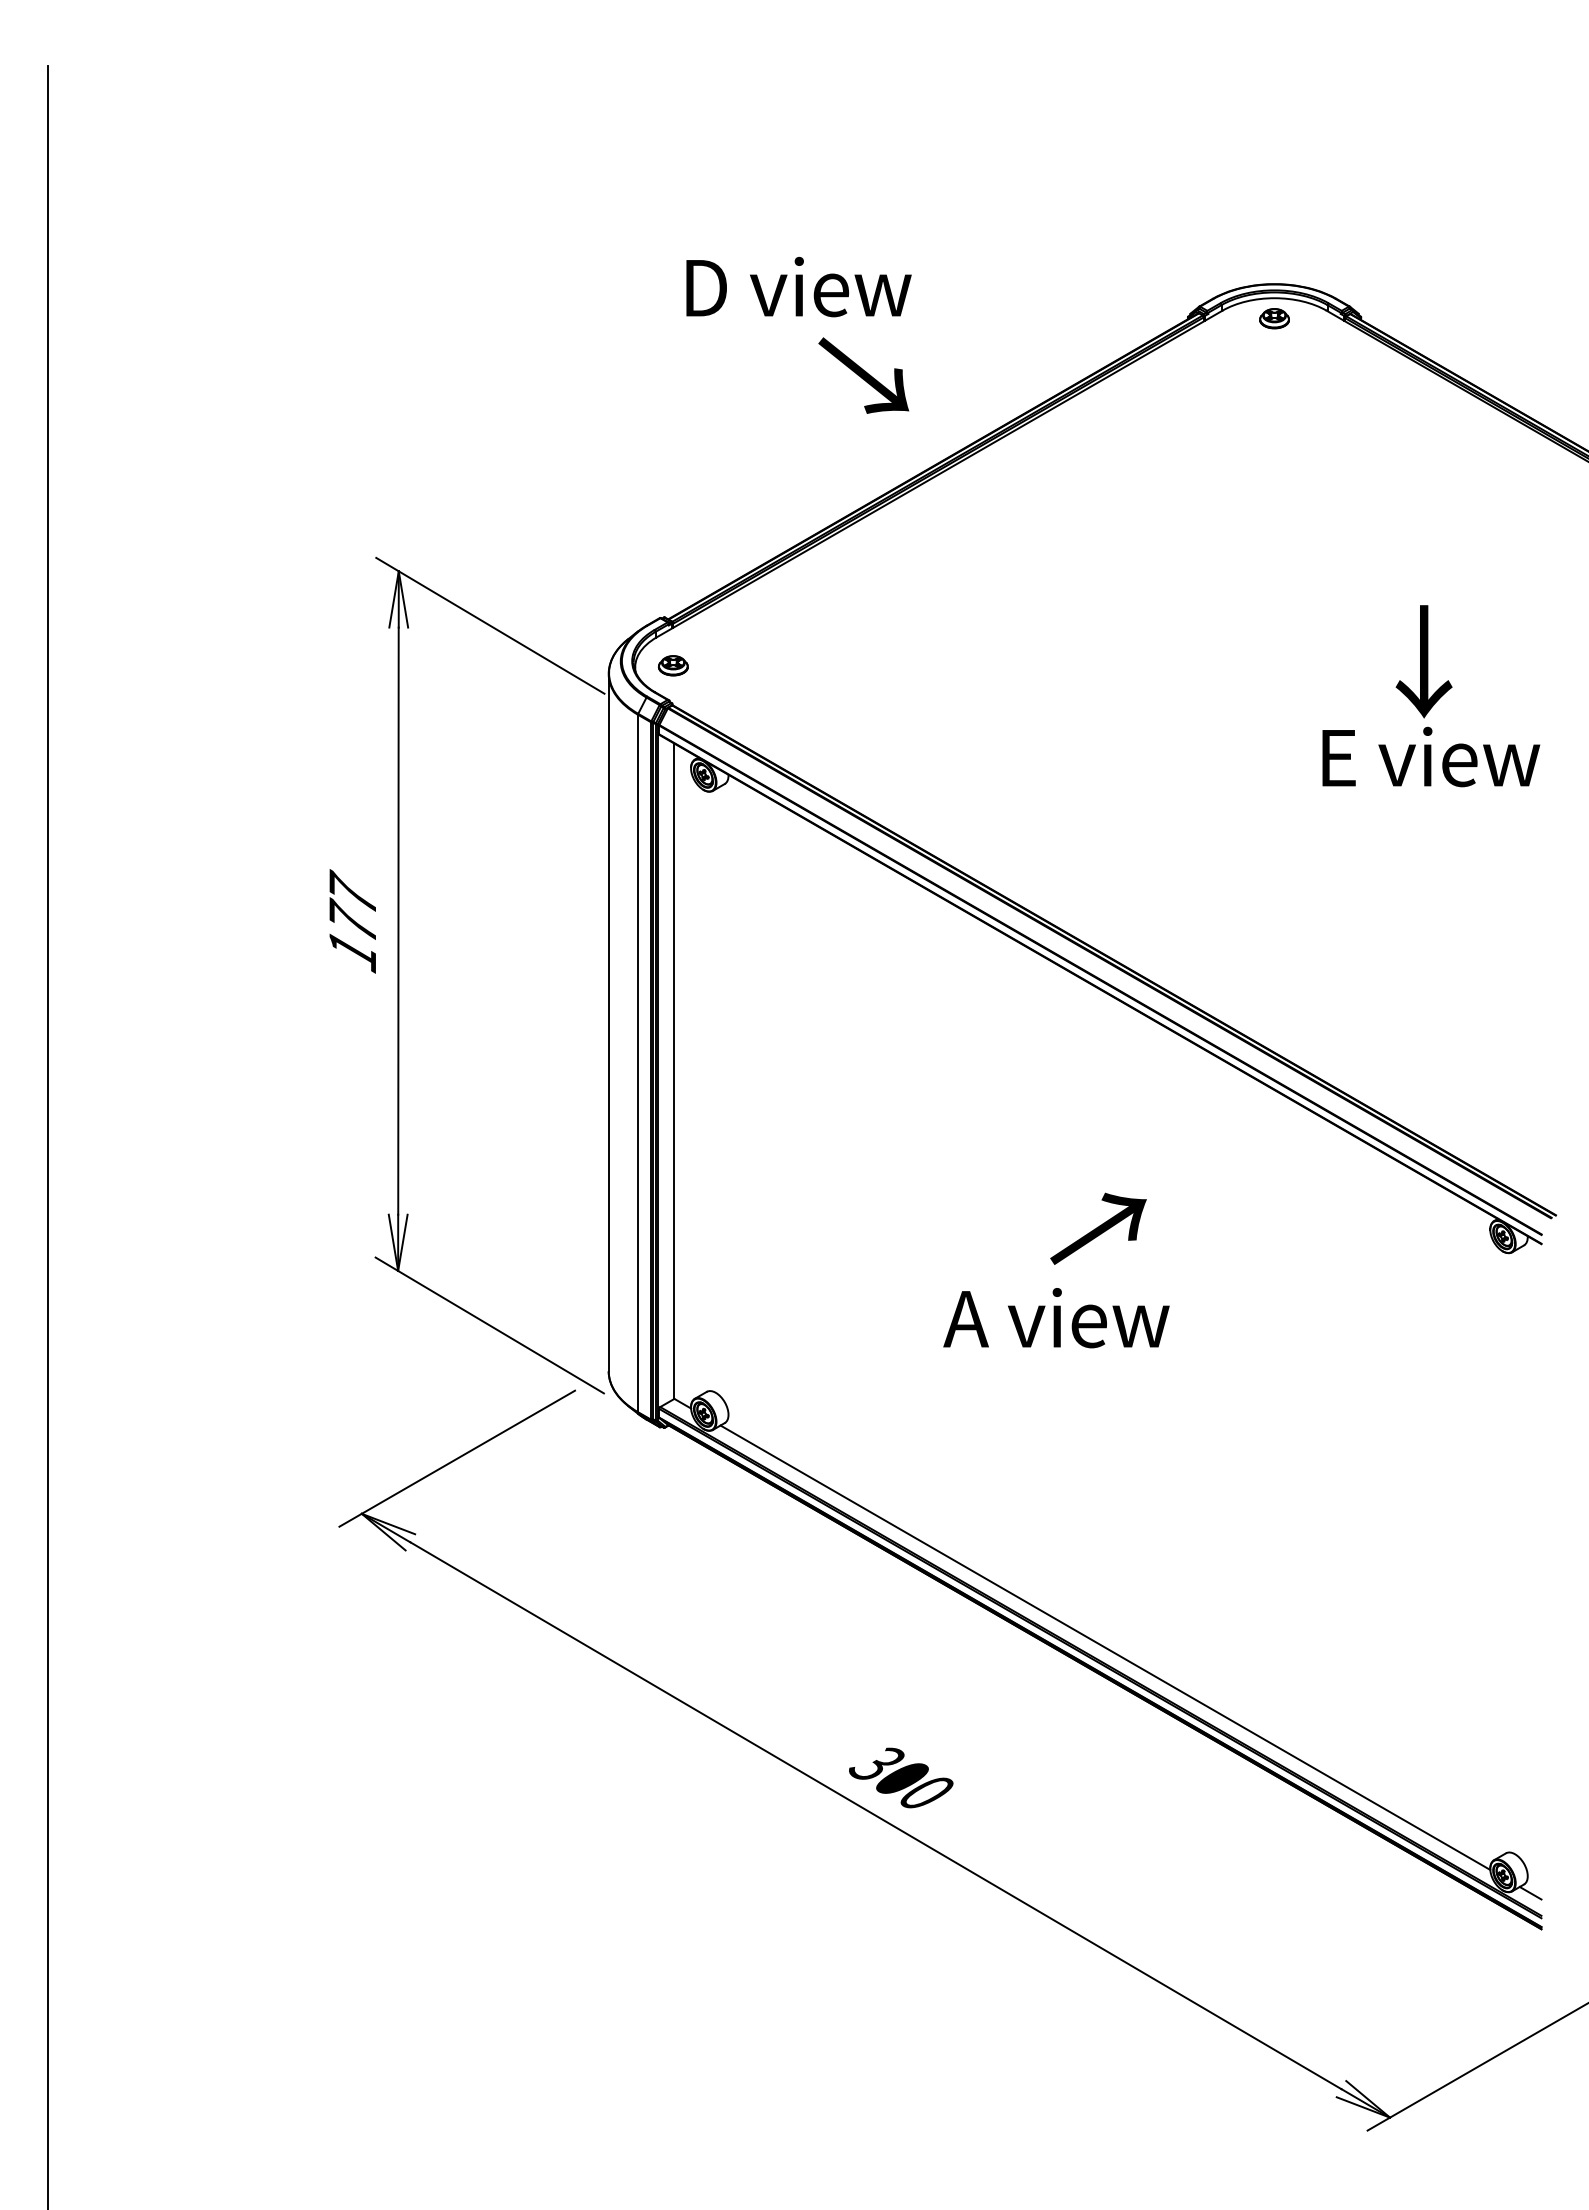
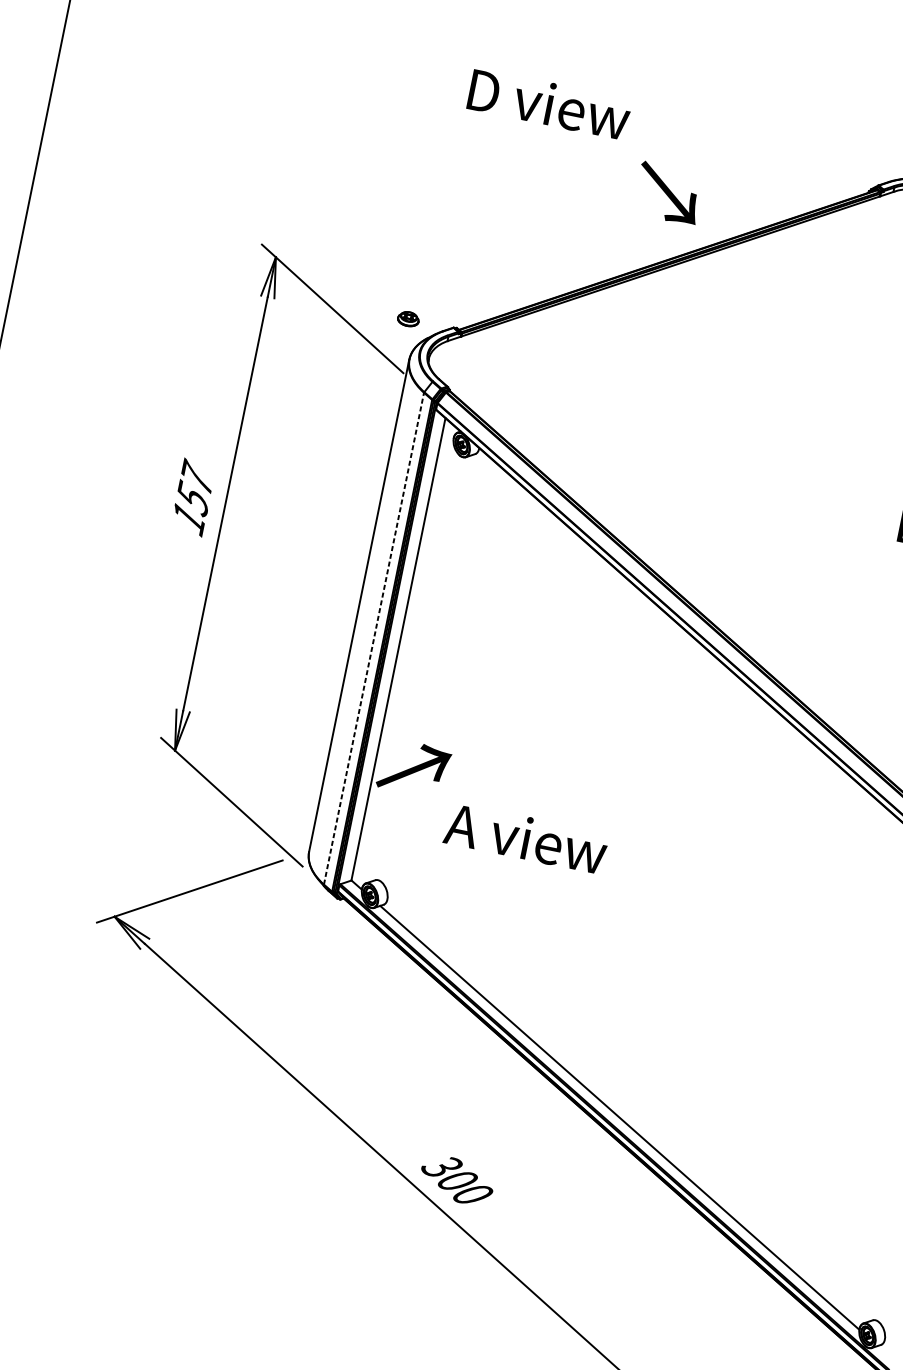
text: (798, 286) -> (549, 103), moved
text: (863, 375) -> (668, 193), moved
part: (672, 665) -> (407, 318), moved
text: (352, 921) -> (193, 497), 177 -> 157
line: (638, 1063) -> (374, 638), solid -> dashed
text: (1098, 1228) -> (414, 768), moved
text: (1056, 1318) -> (526, 838), moved
line: (1530, 1892) -> (884, 1351), removed

